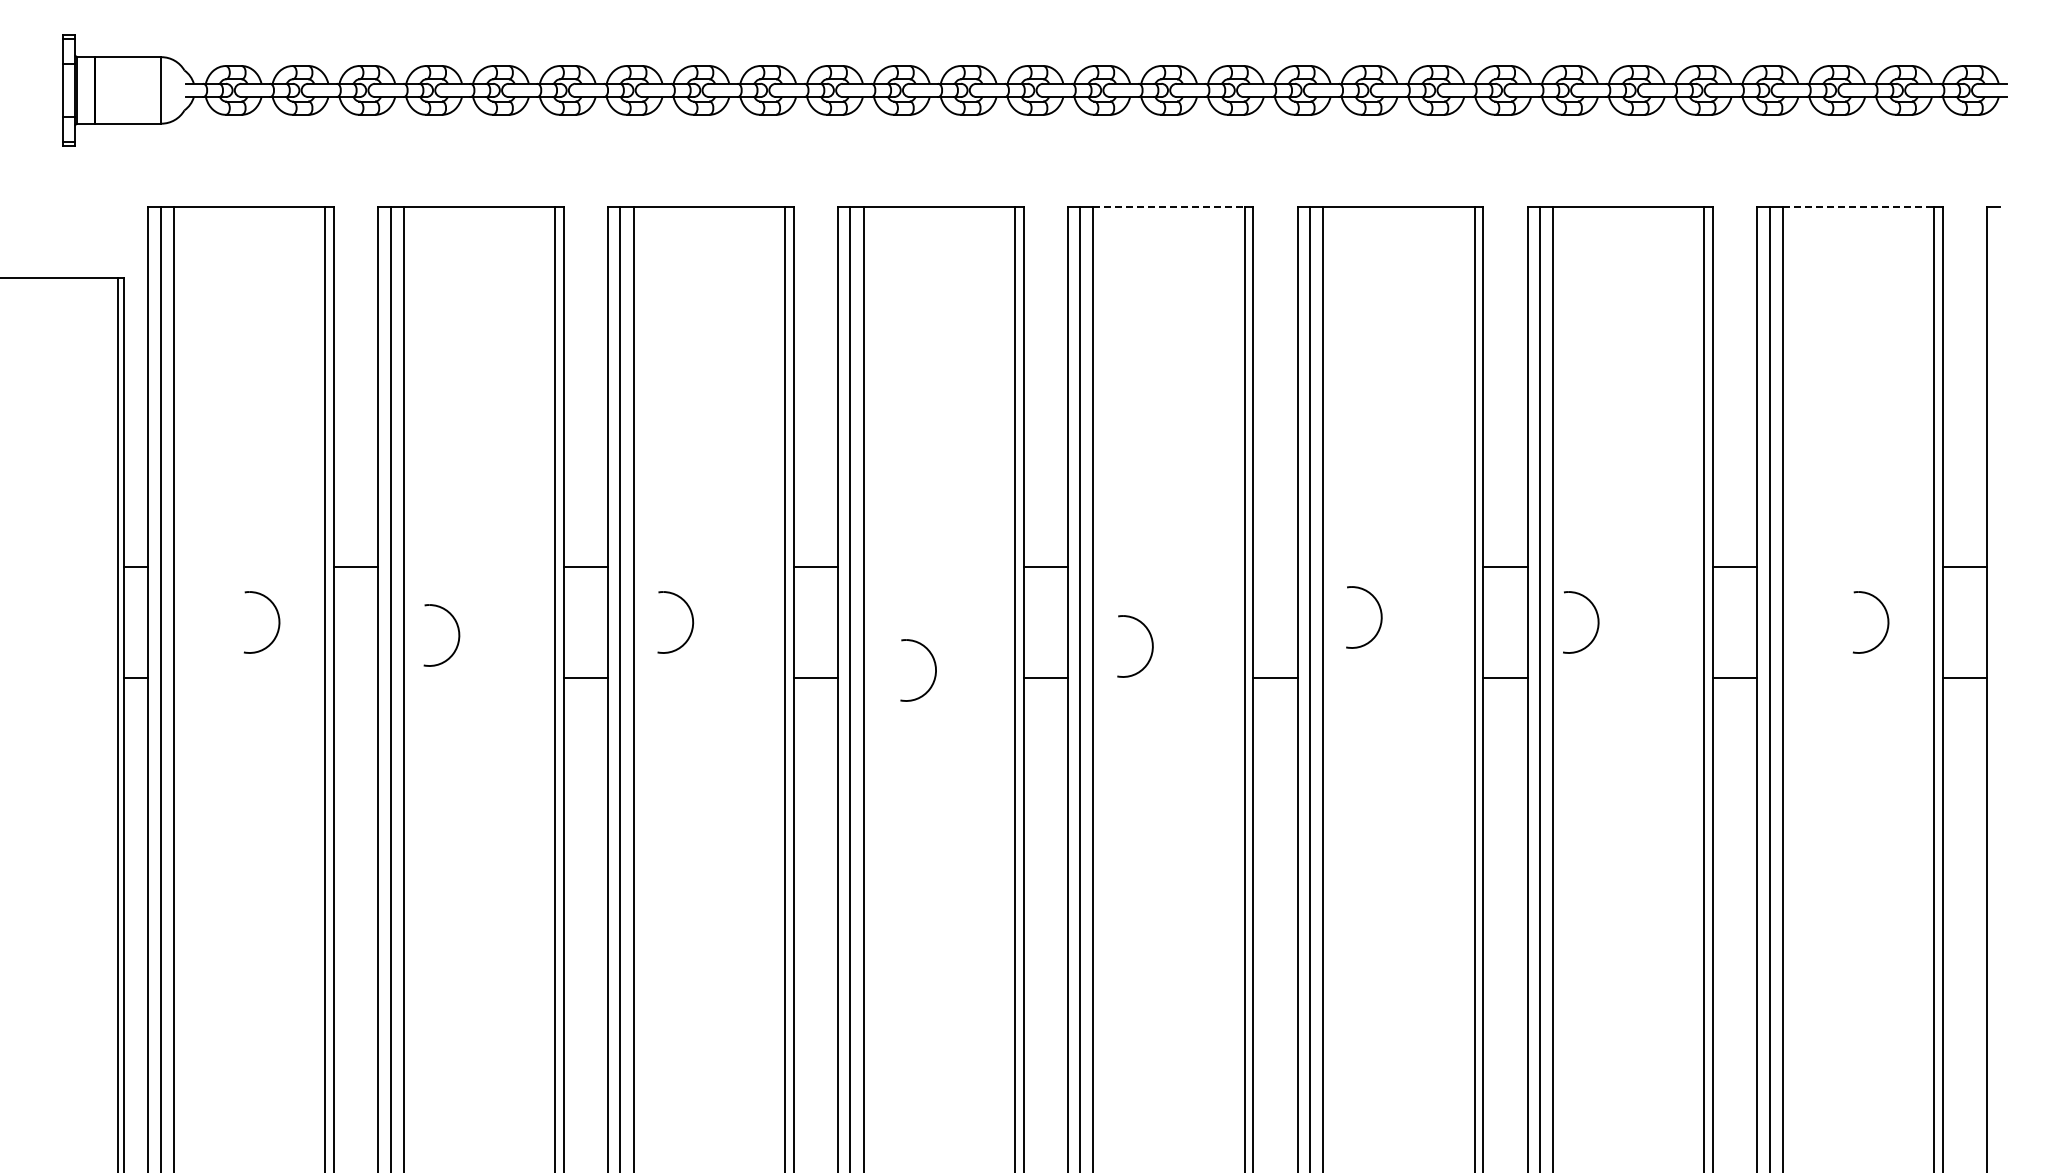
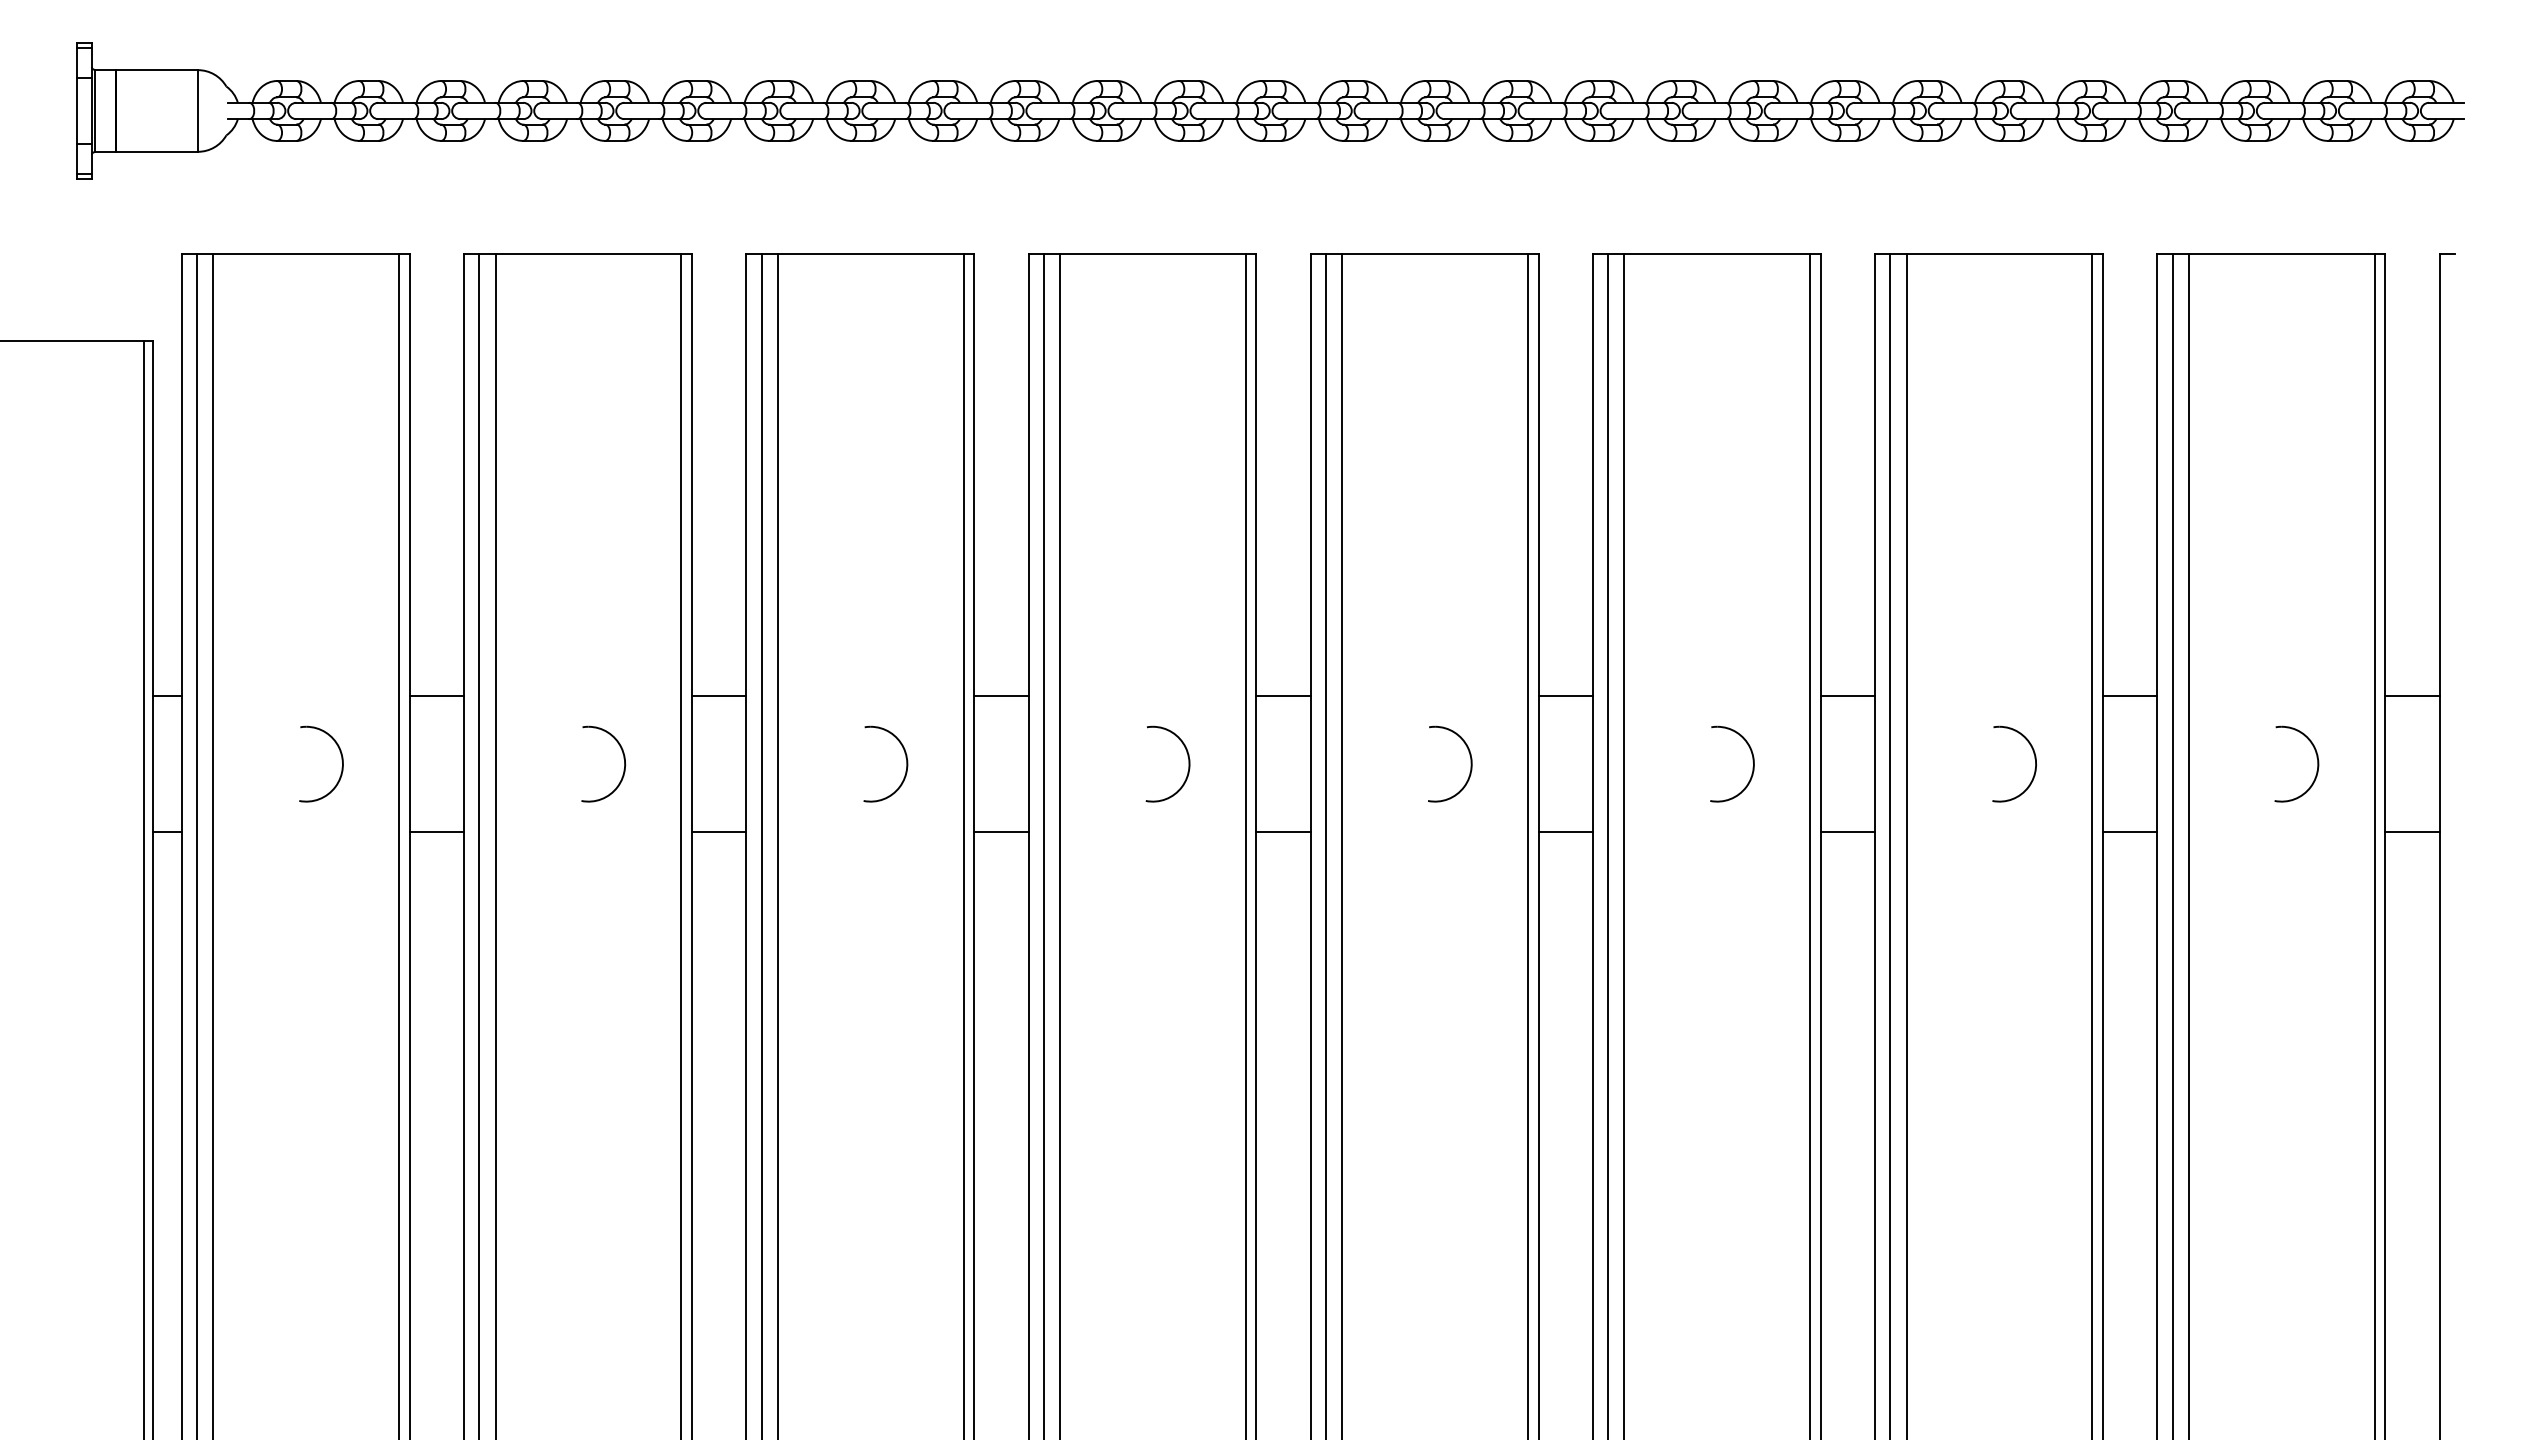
line: (1169, 206) -> (1435, 253), dashed -> solid
line: (1858, 206) -> (2281, 253), dashed -> solid
line: (1275, 567) -> (1565, 696), added
part: (691, 617) -> (905, 758), moved
part: (1380, 617) -> (1752, 764), moved
part: (1597, 622) -> (2034, 764), moved
part: (458, 635) -> (624, 764), moved
part: (1151, 644) -> (1470, 761), moved
part: (934, 666) -> (1187, 759), moved
line: (355, 677) -> (436, 831), added

